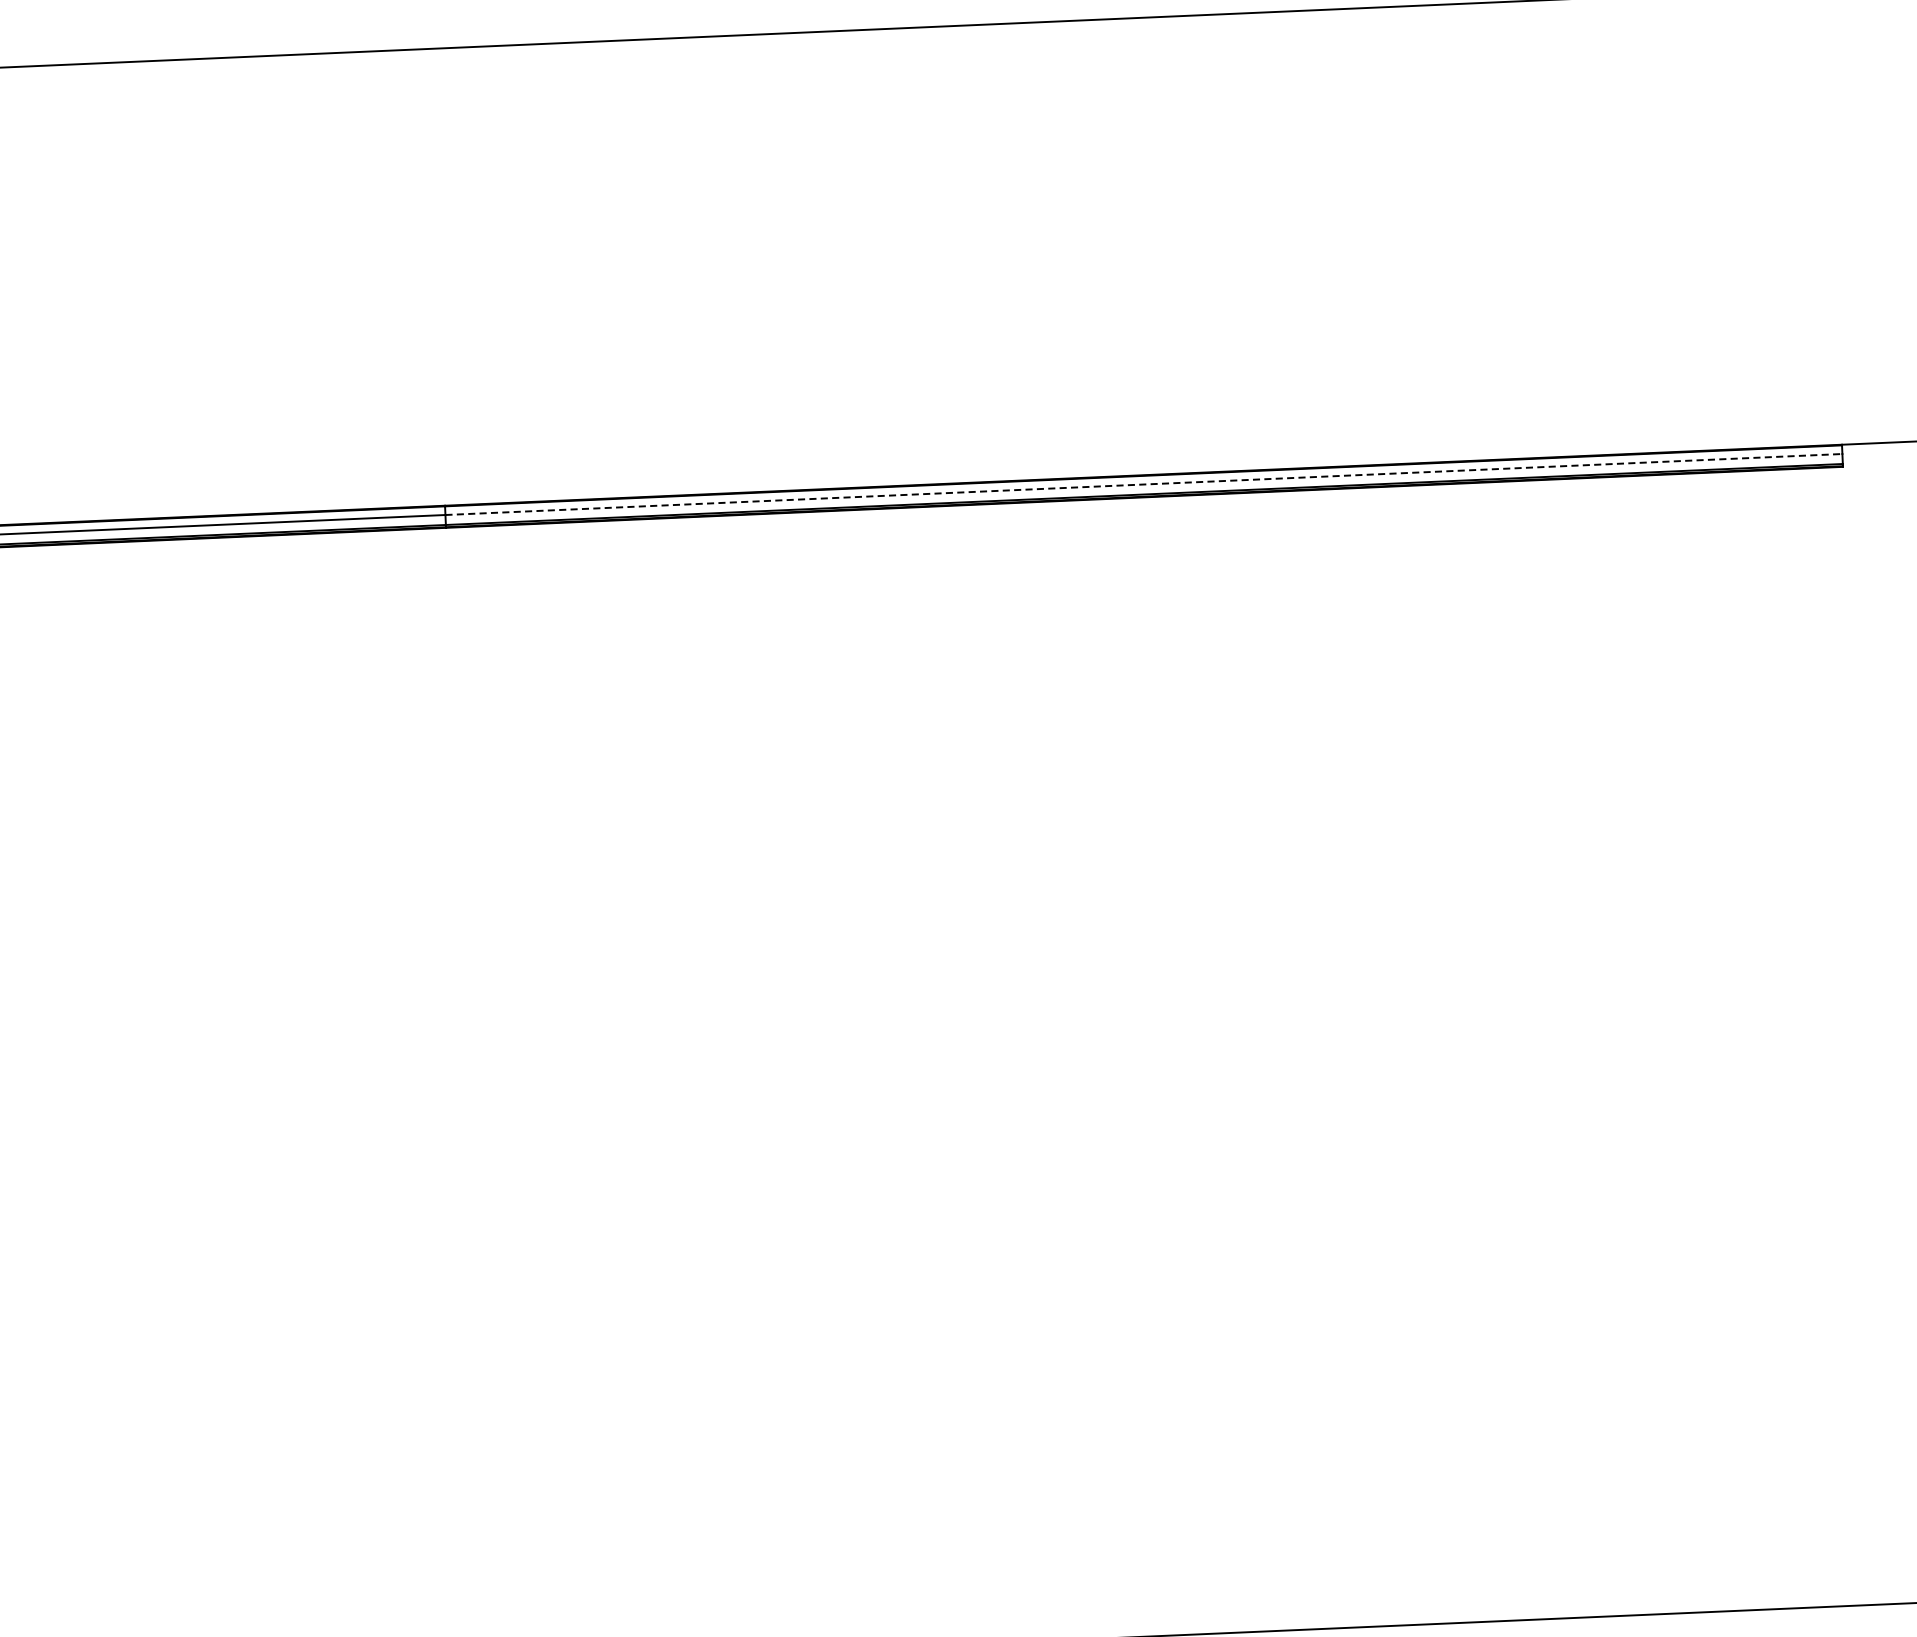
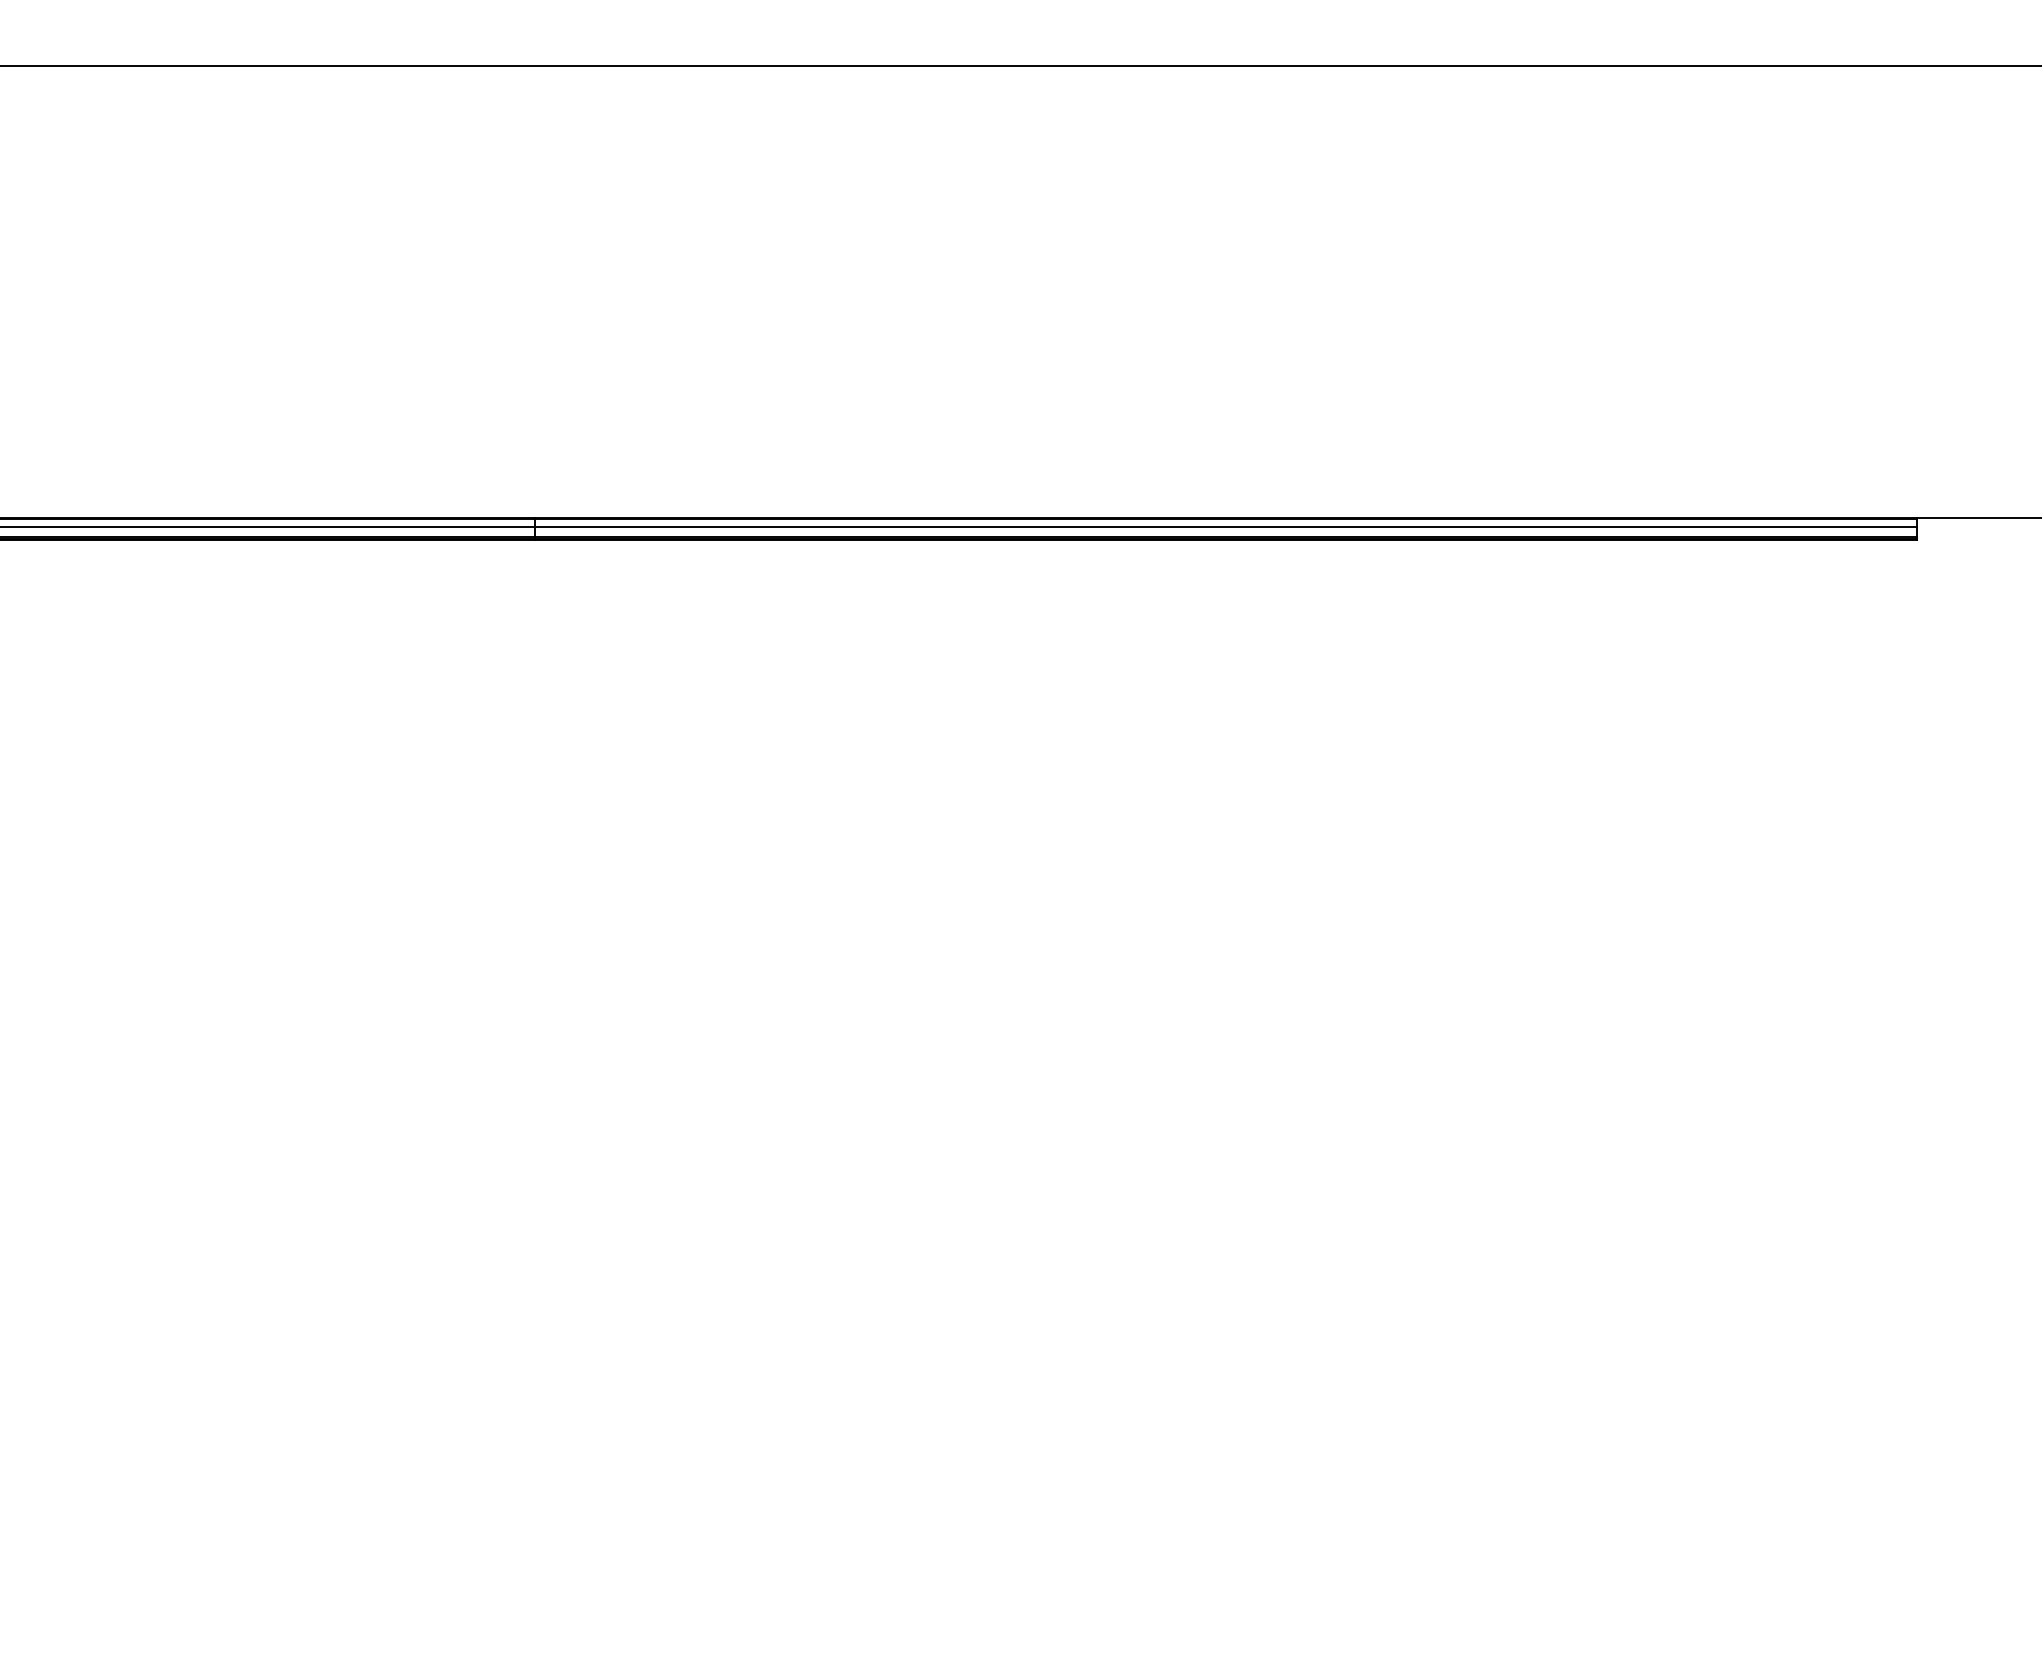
line: (1144, 484) -> (1226, 527), dashed -> solid

